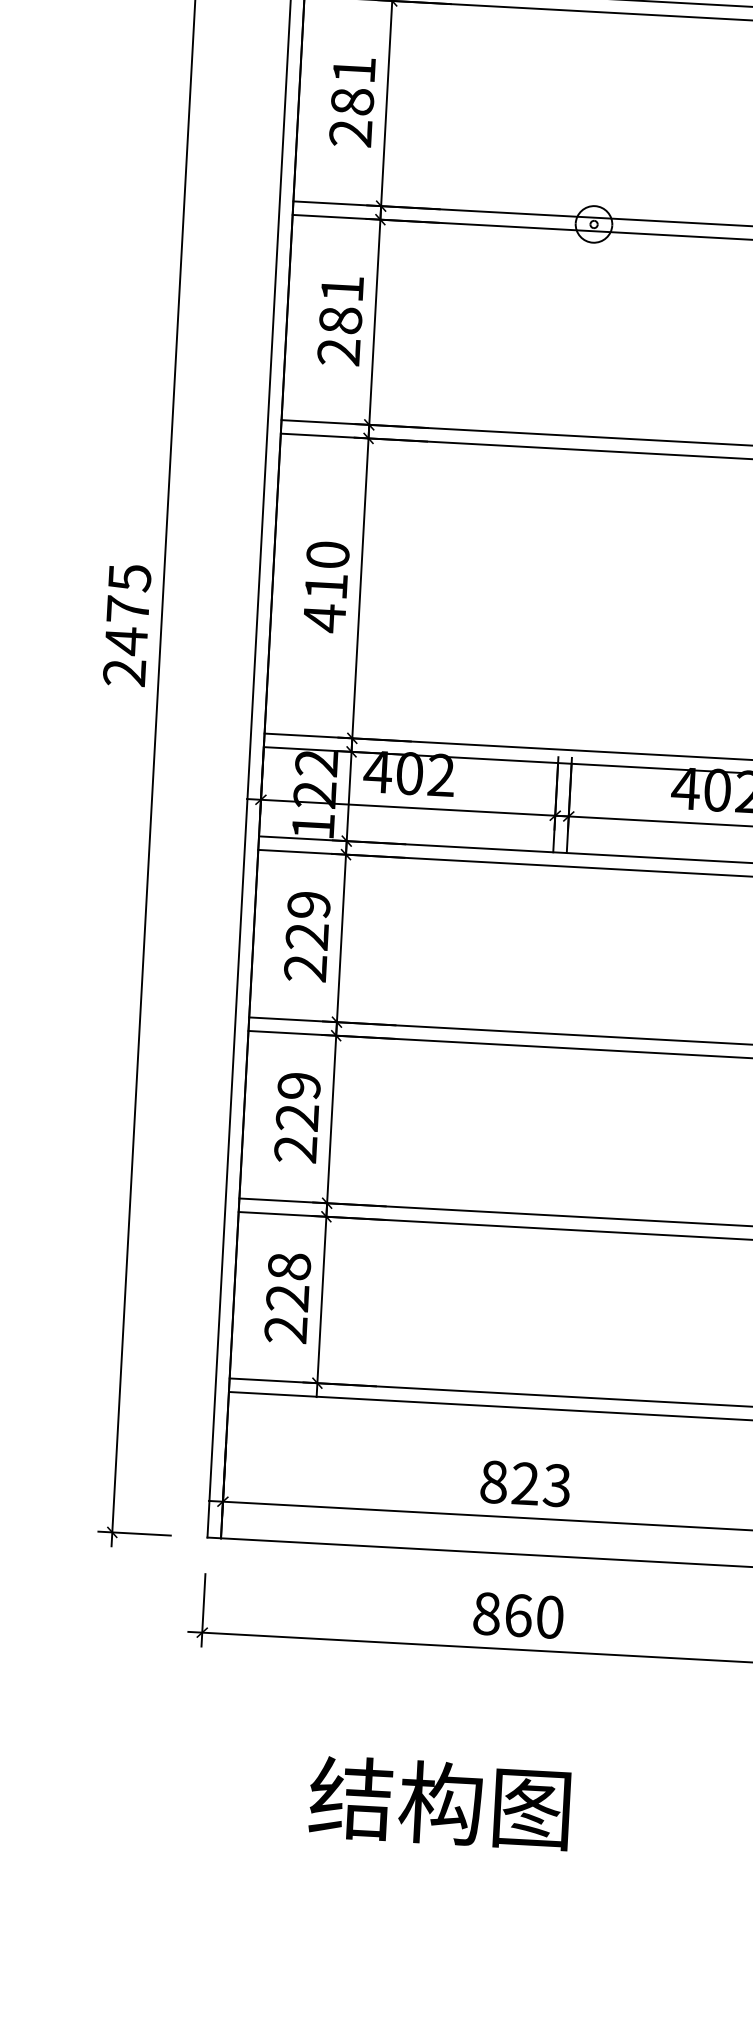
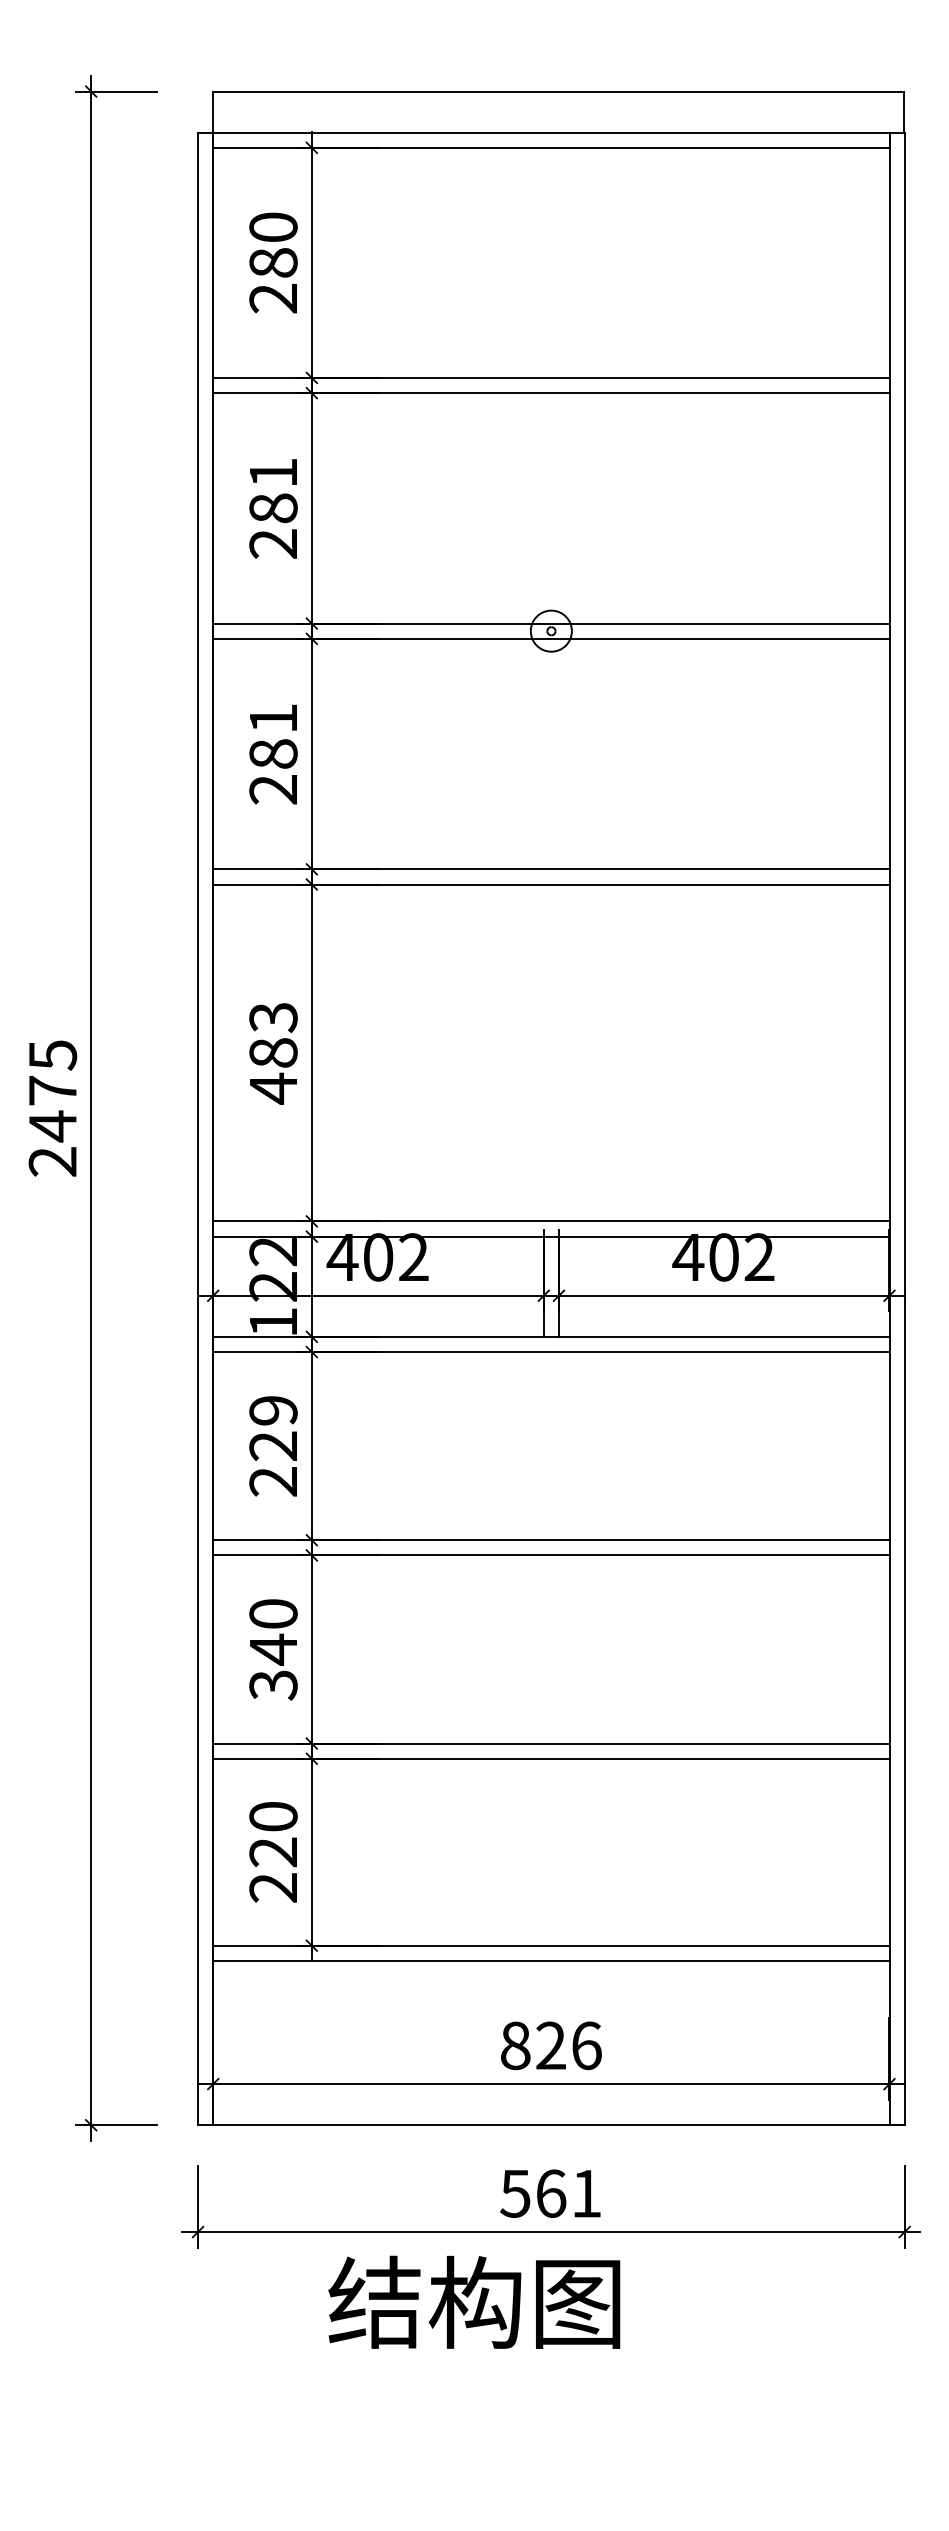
text: (327, 570) -> (273, 1034), 410 -> 483
text: (297, 1117) -> (273, 1649), 229 -> 340
text: (289, 1266) -> (273, 1816), 228 -> 220
text: (557, 1485) -> (586, 2045), 823 -> 826
text: (517, 1615) -> (550, 2193), 860 -> 561
text: (439, 1802) -> (474, 2301), moved

